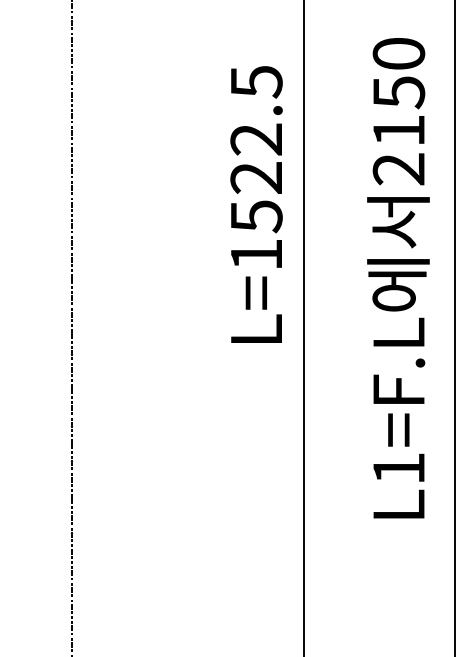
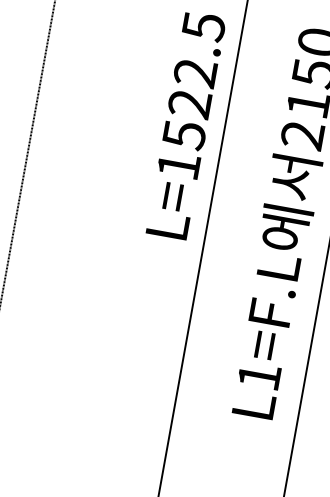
text: (256, 204) -> (186, 125), moved

